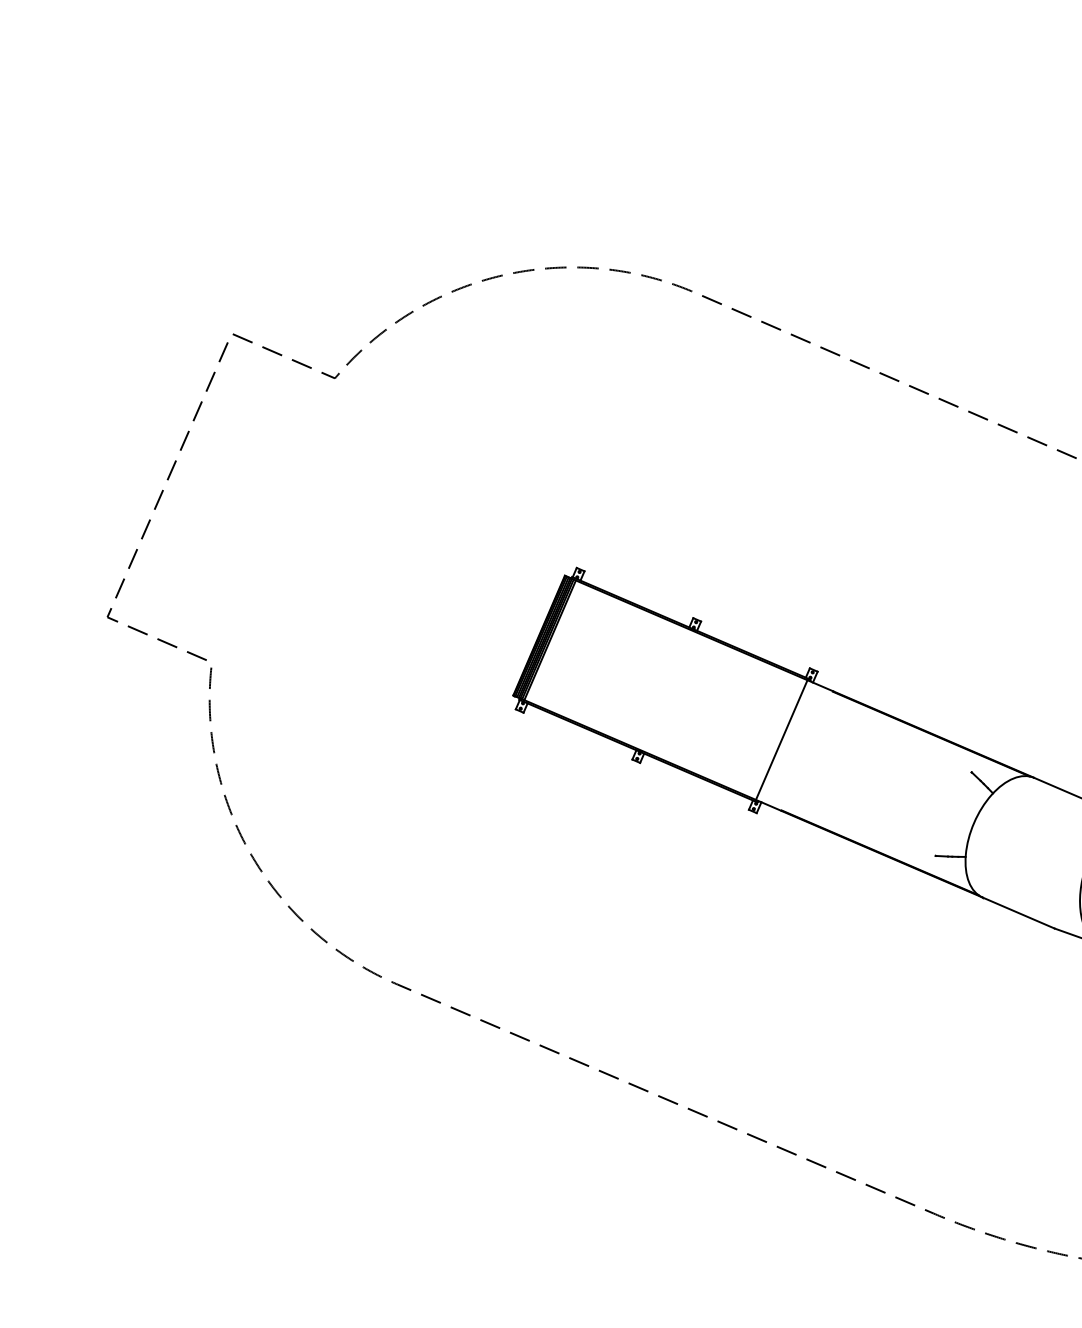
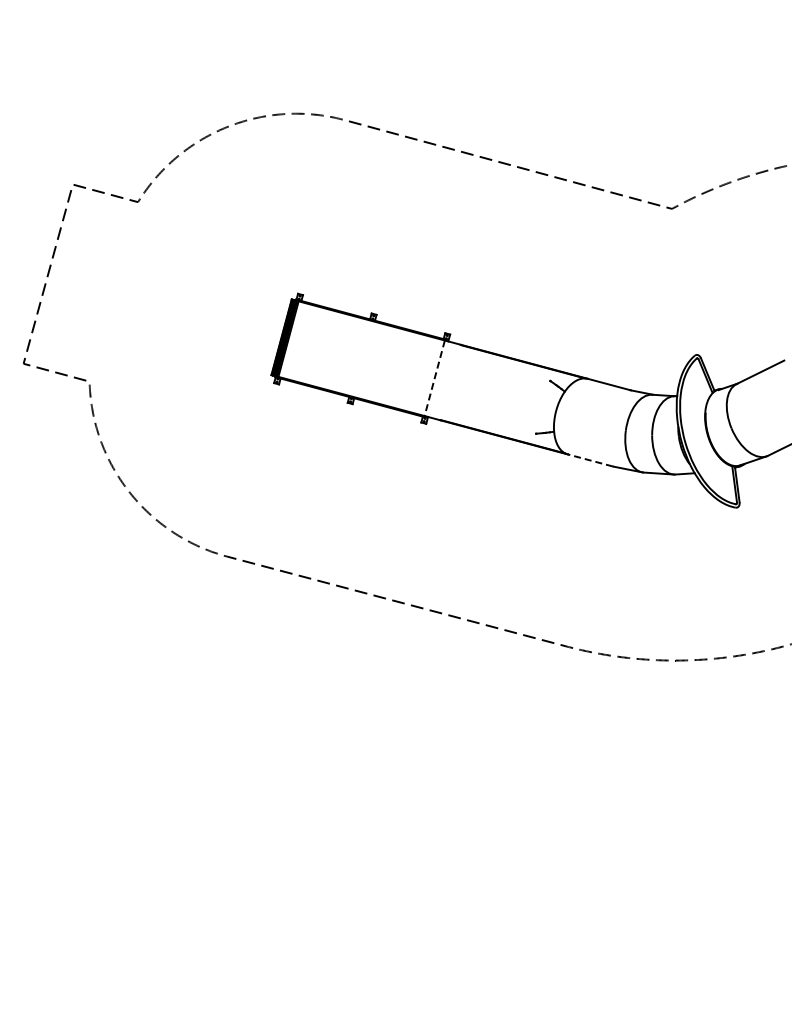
line: (781, 740) -> (434, 378), solid -> dashed
line: (1017, 912) -> (589, 460), solid -> dashed

